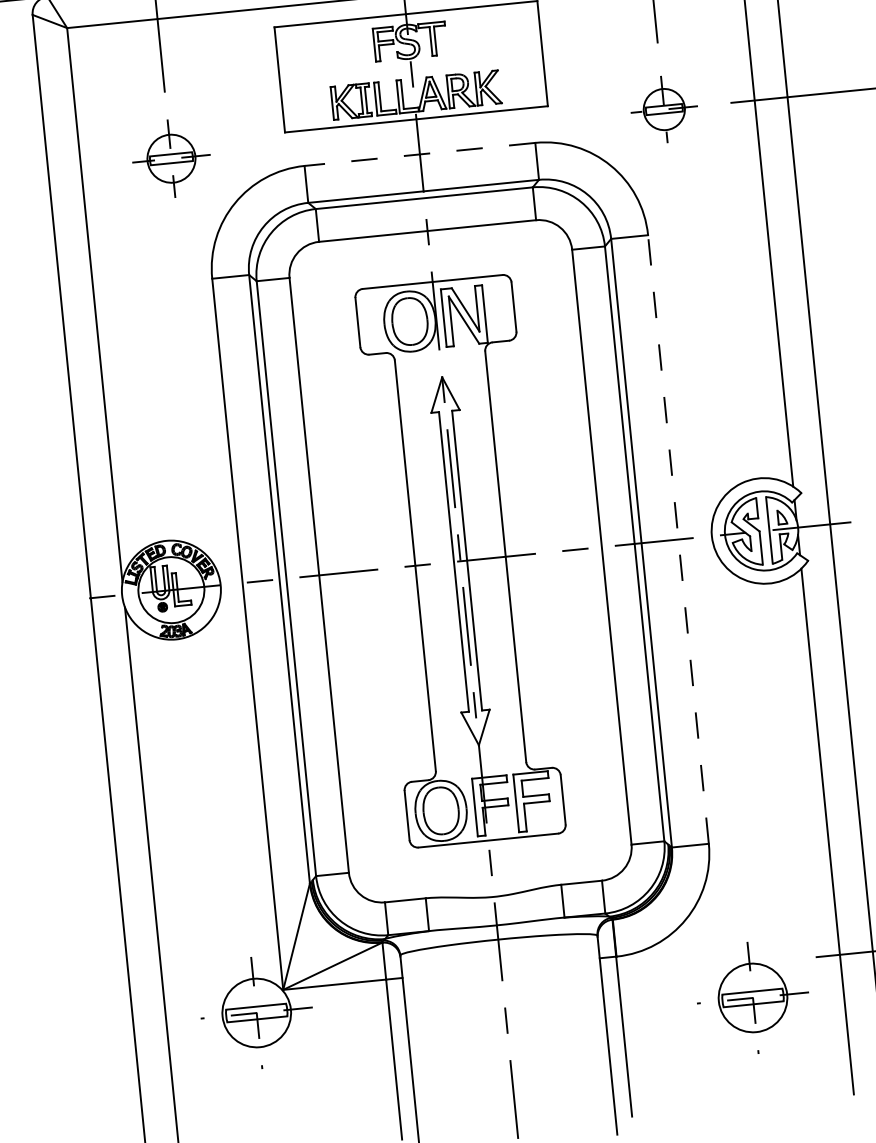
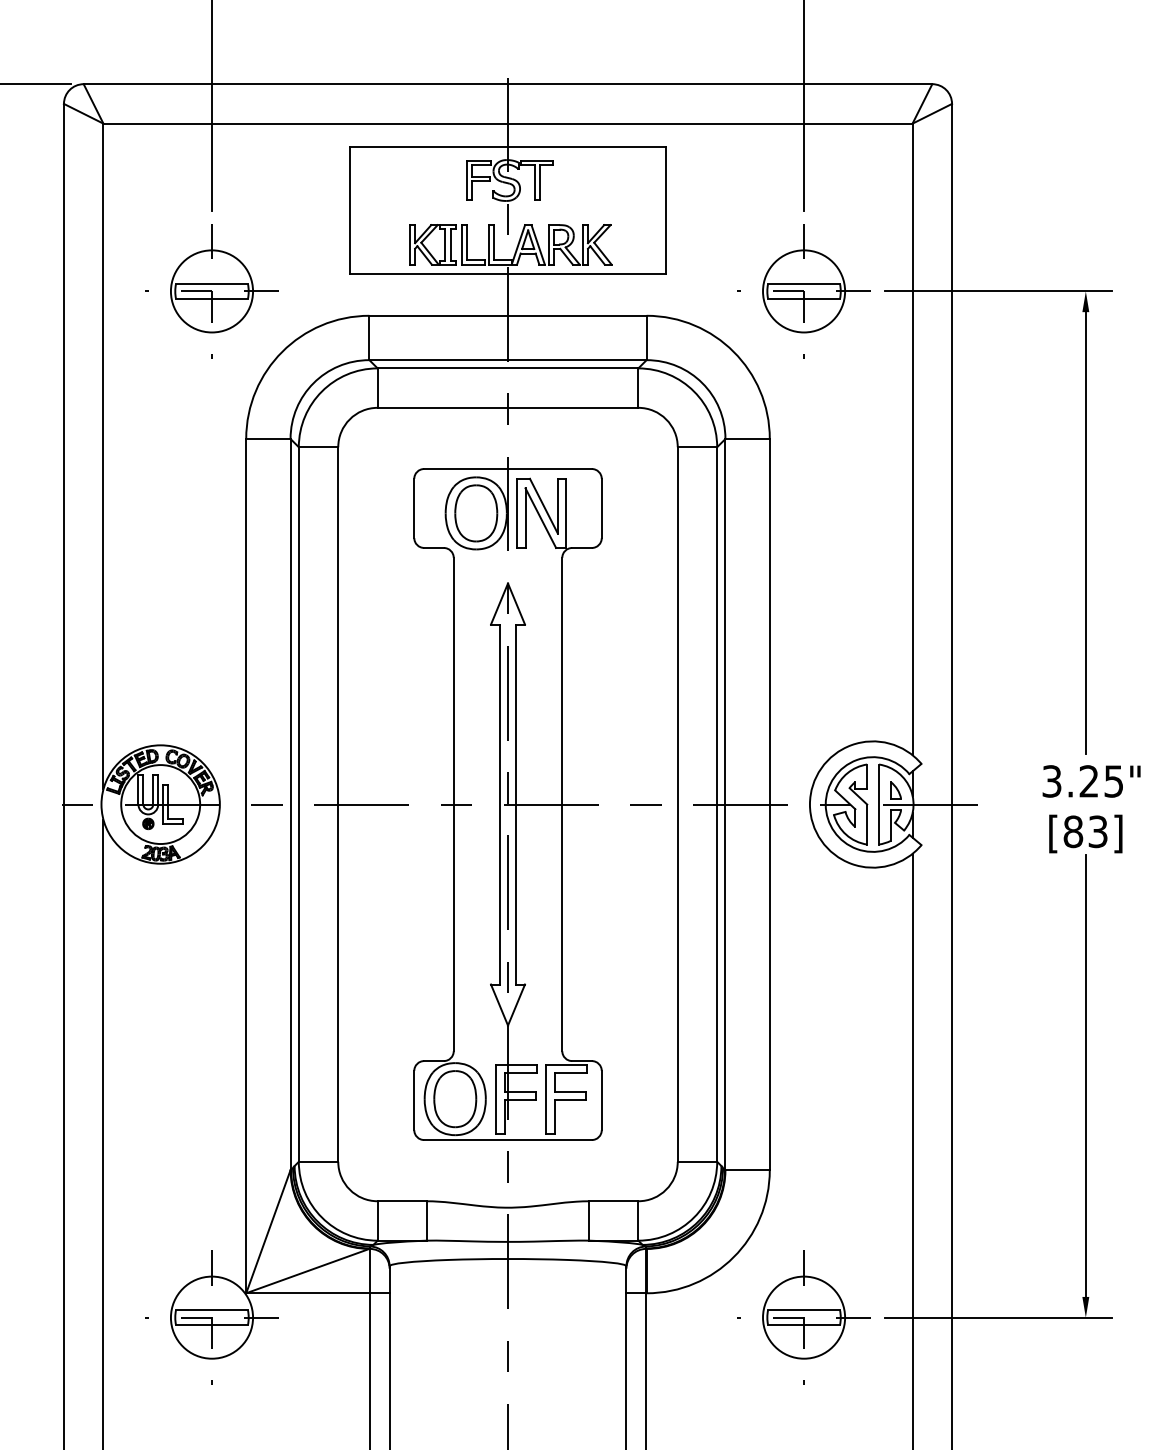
part: (663, 109) -> (803, 291), size x1.67
line: (420, 154) -> (508, 315), dashed -> solid
part: (171, 158) -> (211, 291), size x1.43
line: (678, 539) -> (769, 804), dashed -> solid
part: (752, 997) -> (803, 1317), moved

